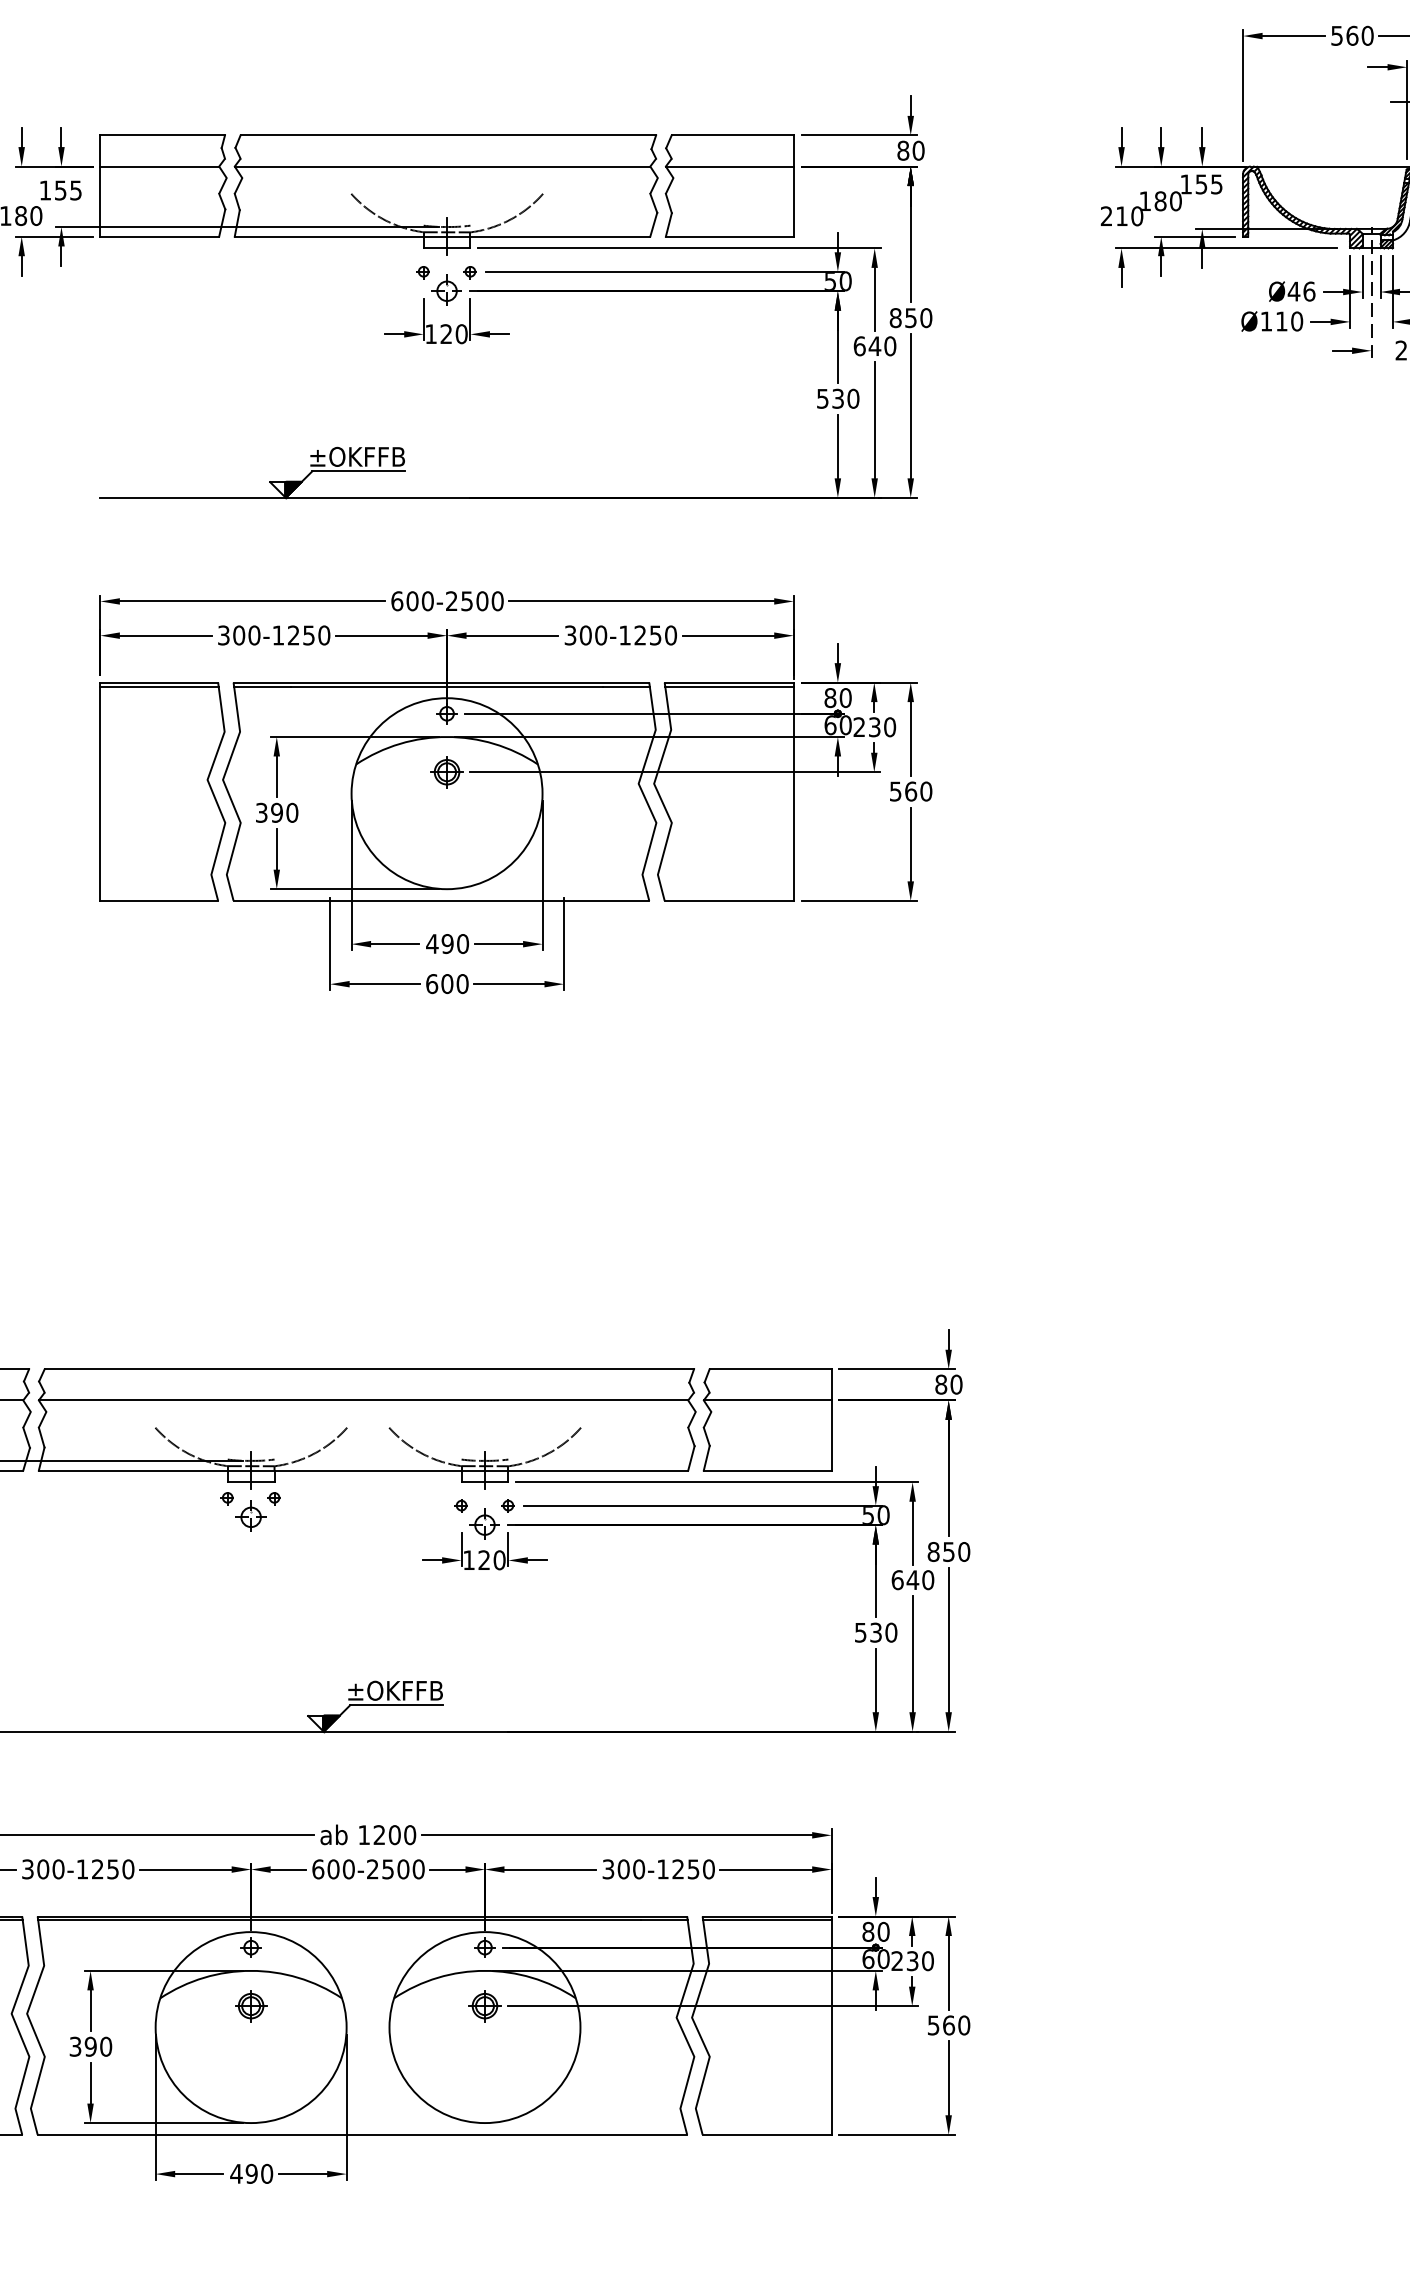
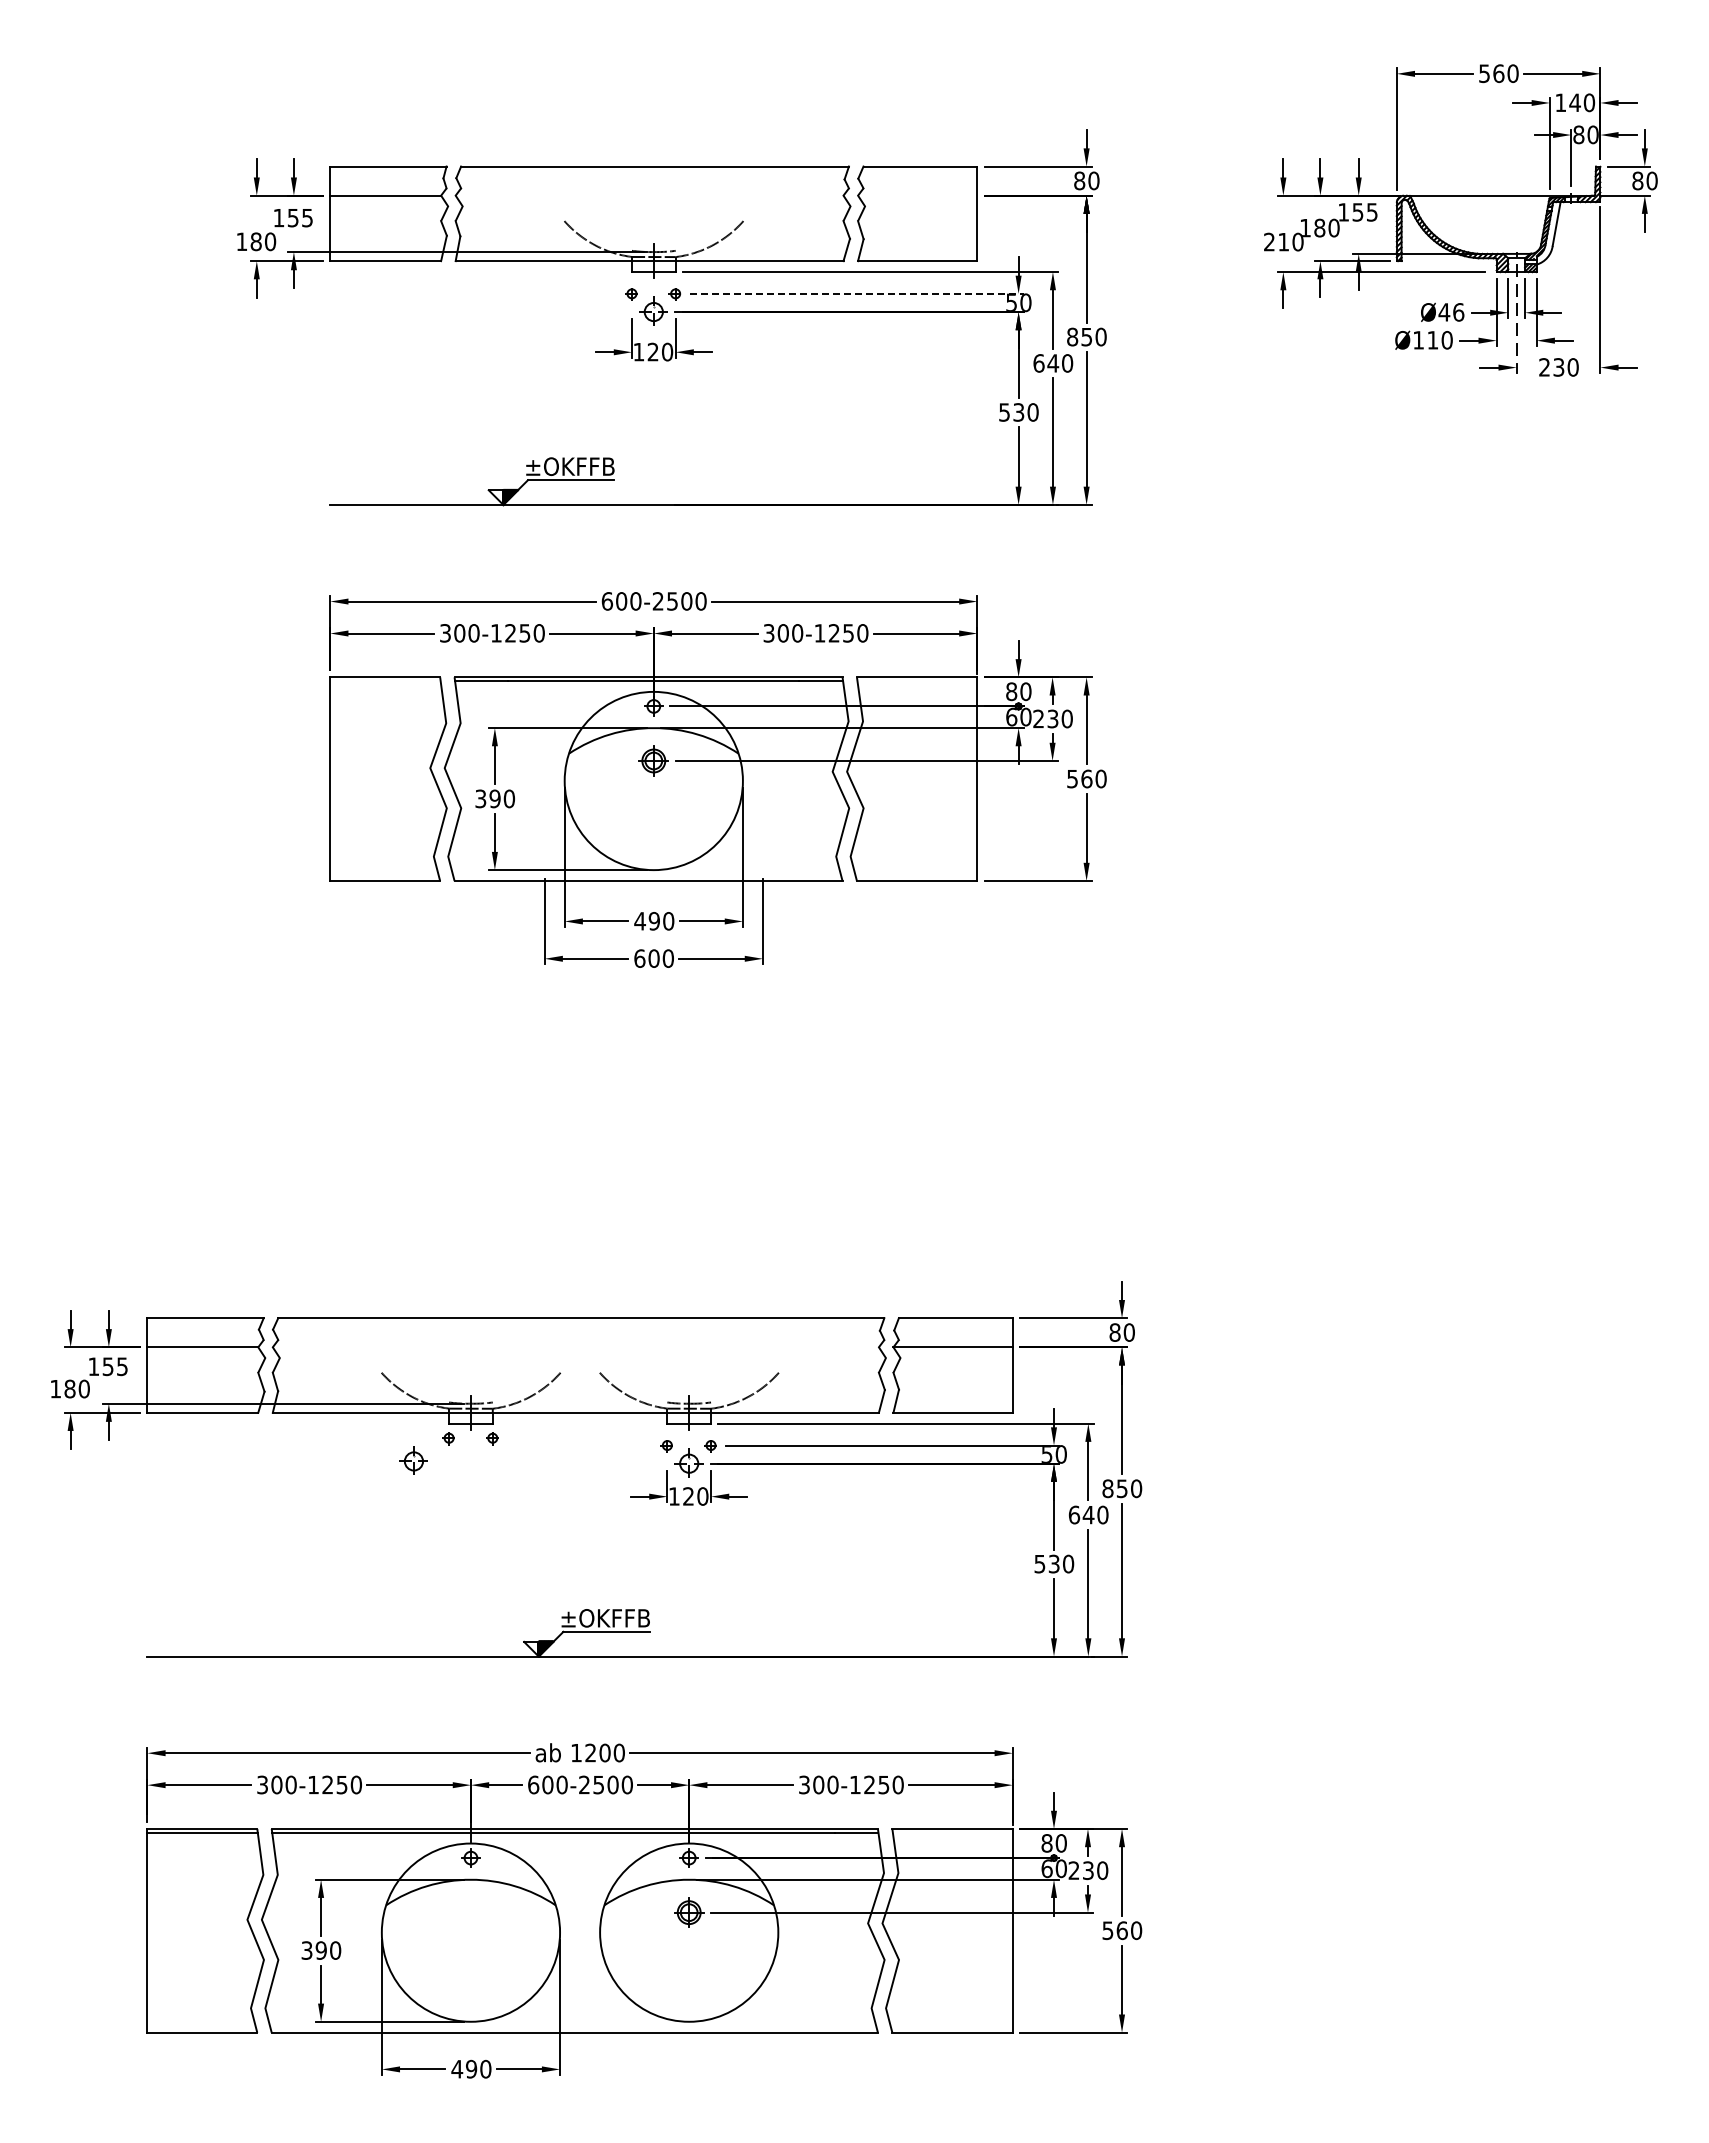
line: (442, 166) -> (649, 195), removed
line: (729, 166) -> (917, 195), removed
line: (665, 271) -> (857, 293), solid -> dashed
line: (159, 686) -> (385, 680), removed
line: (729, 686) -> (917, 680), removed
line: (363, 1400) -> (575, 1347), removed
part: (250, 1516) -> (413, 1460), moved
line: (767, 1920) -> (952, 1832), removed
part: (250, 2005) -> (470, 1912), removed

